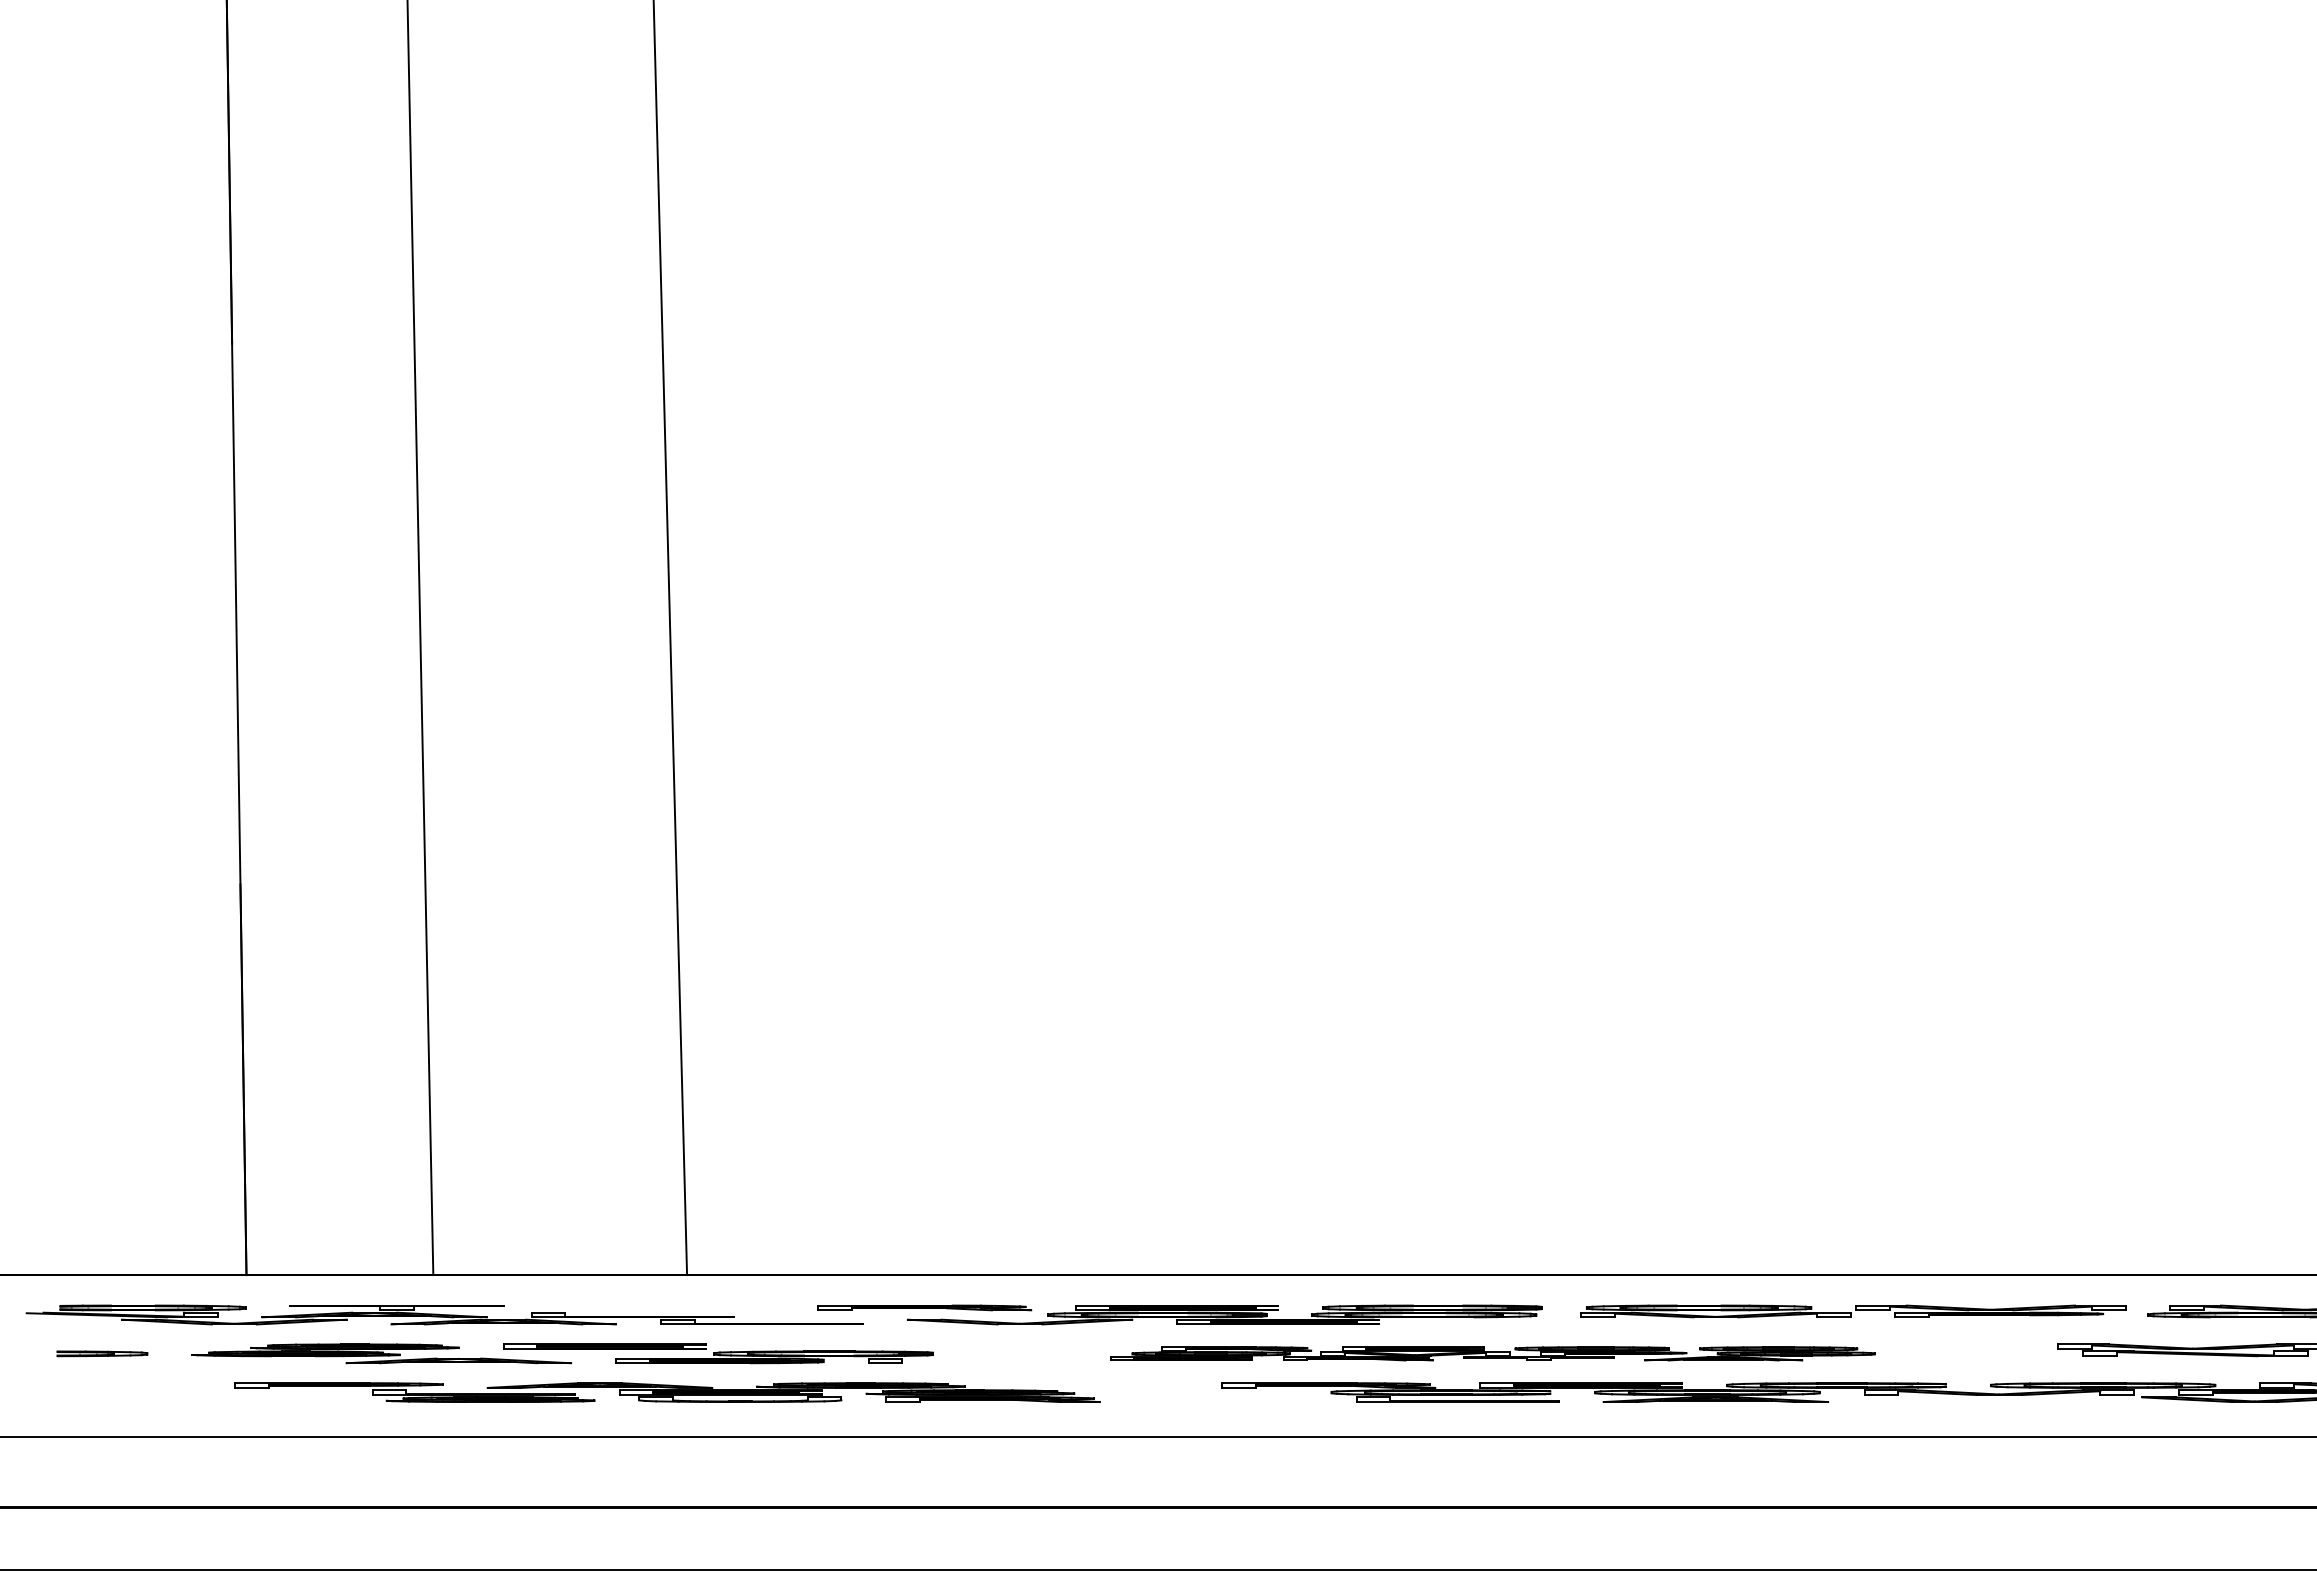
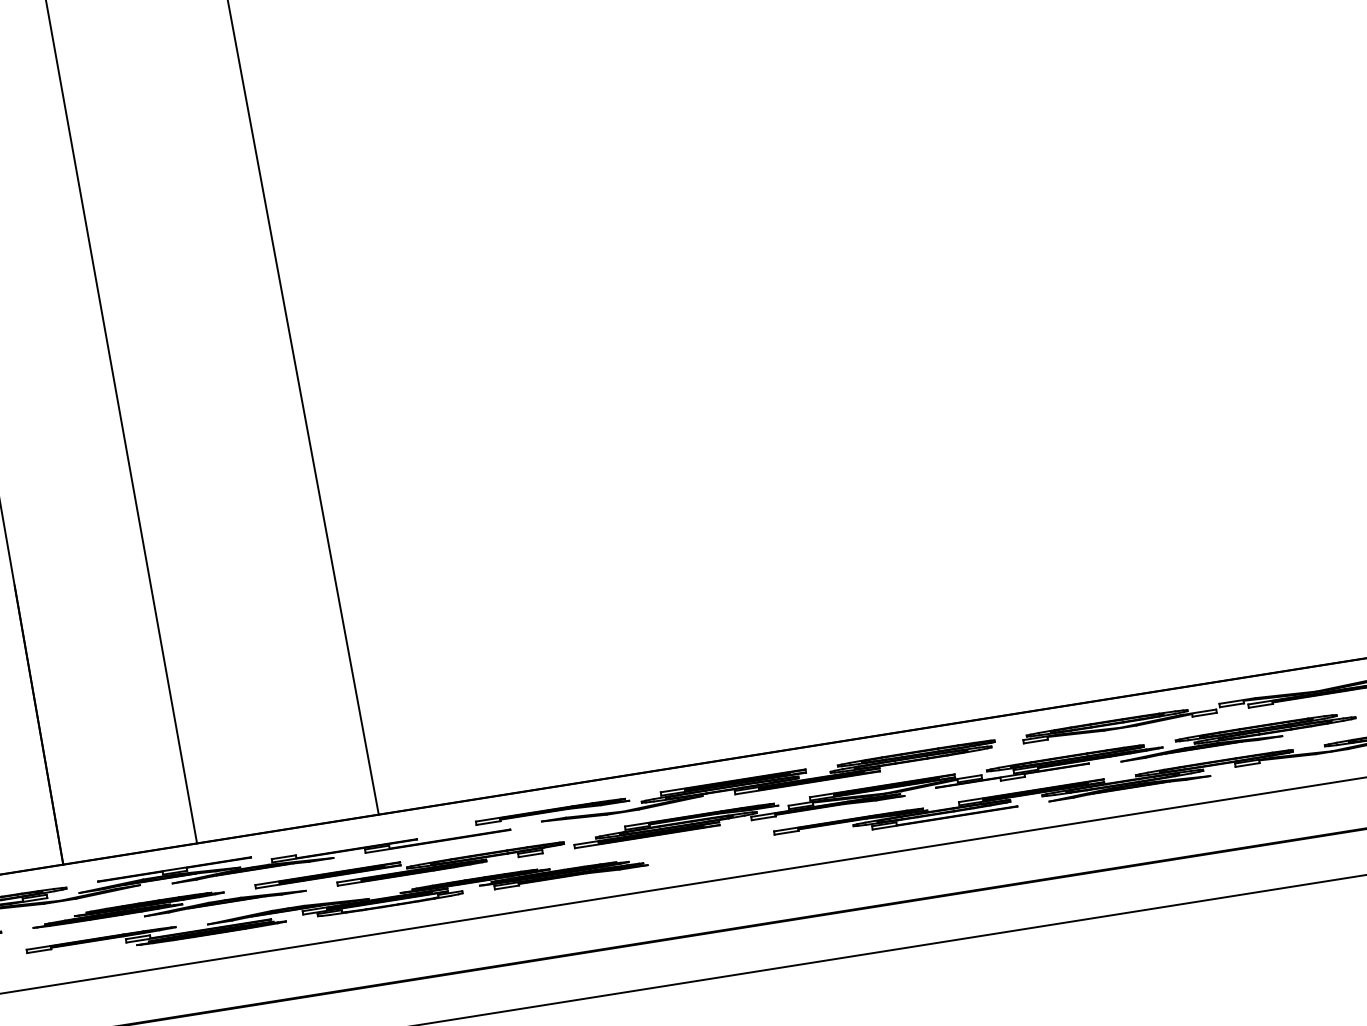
part: (1492, 1353) -> (964, 779), size x1.43
part: (667, 1392) -> (337, 907), moved

